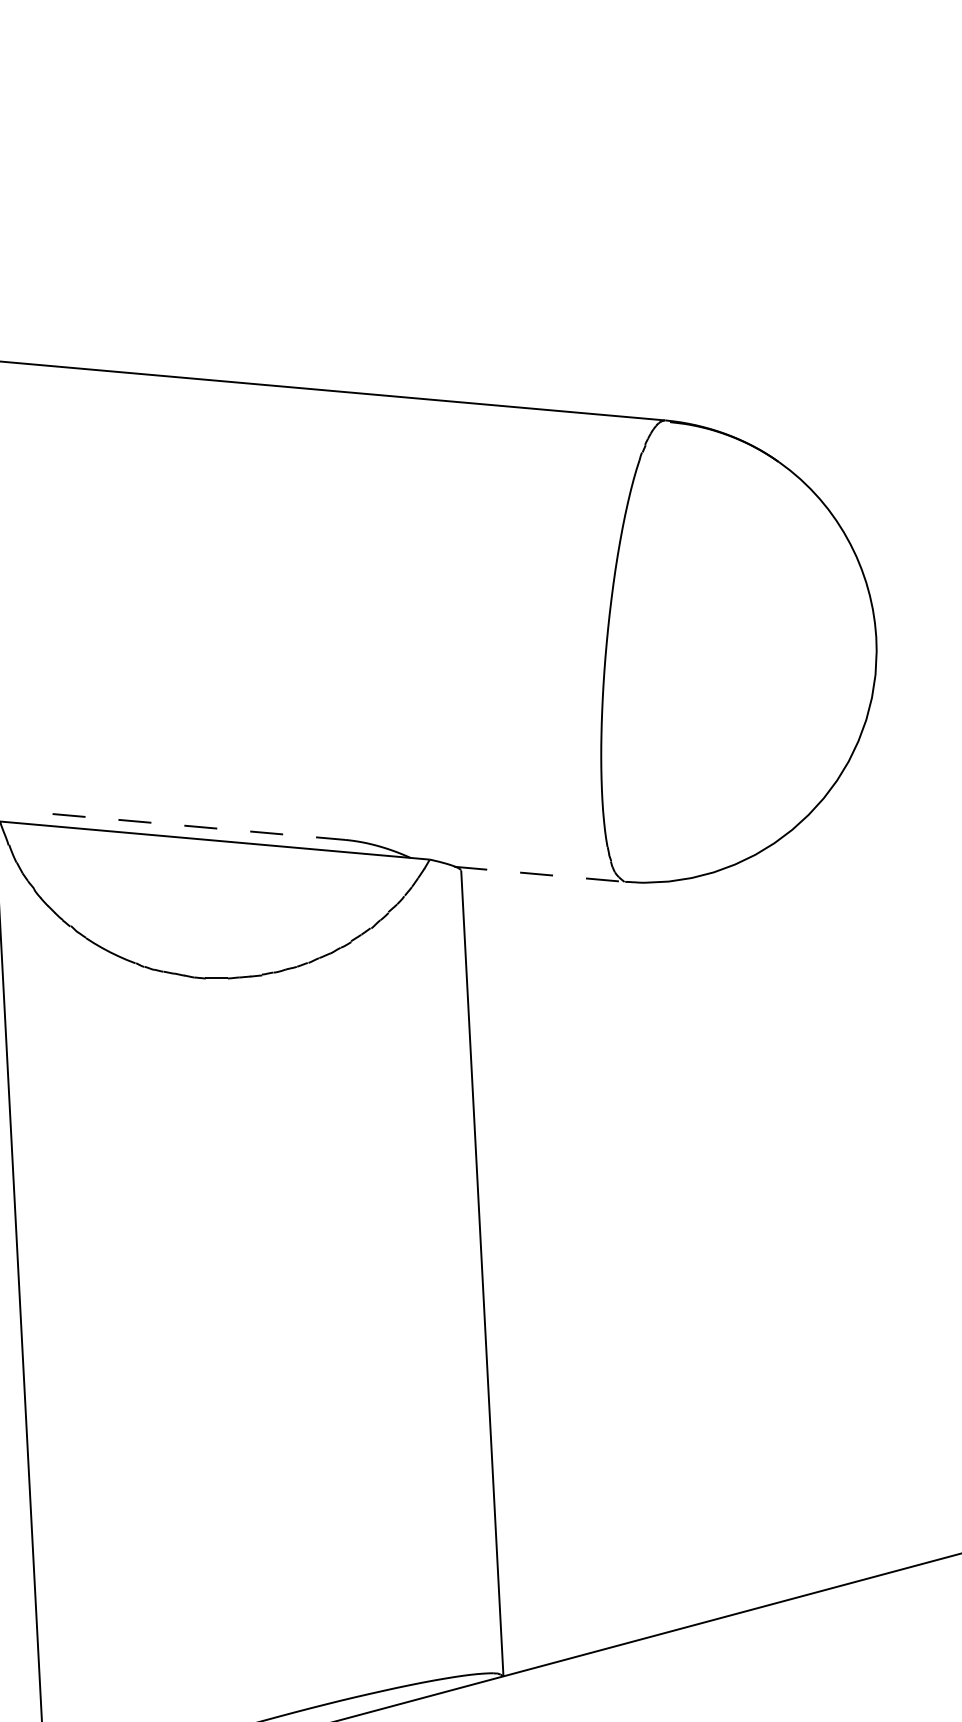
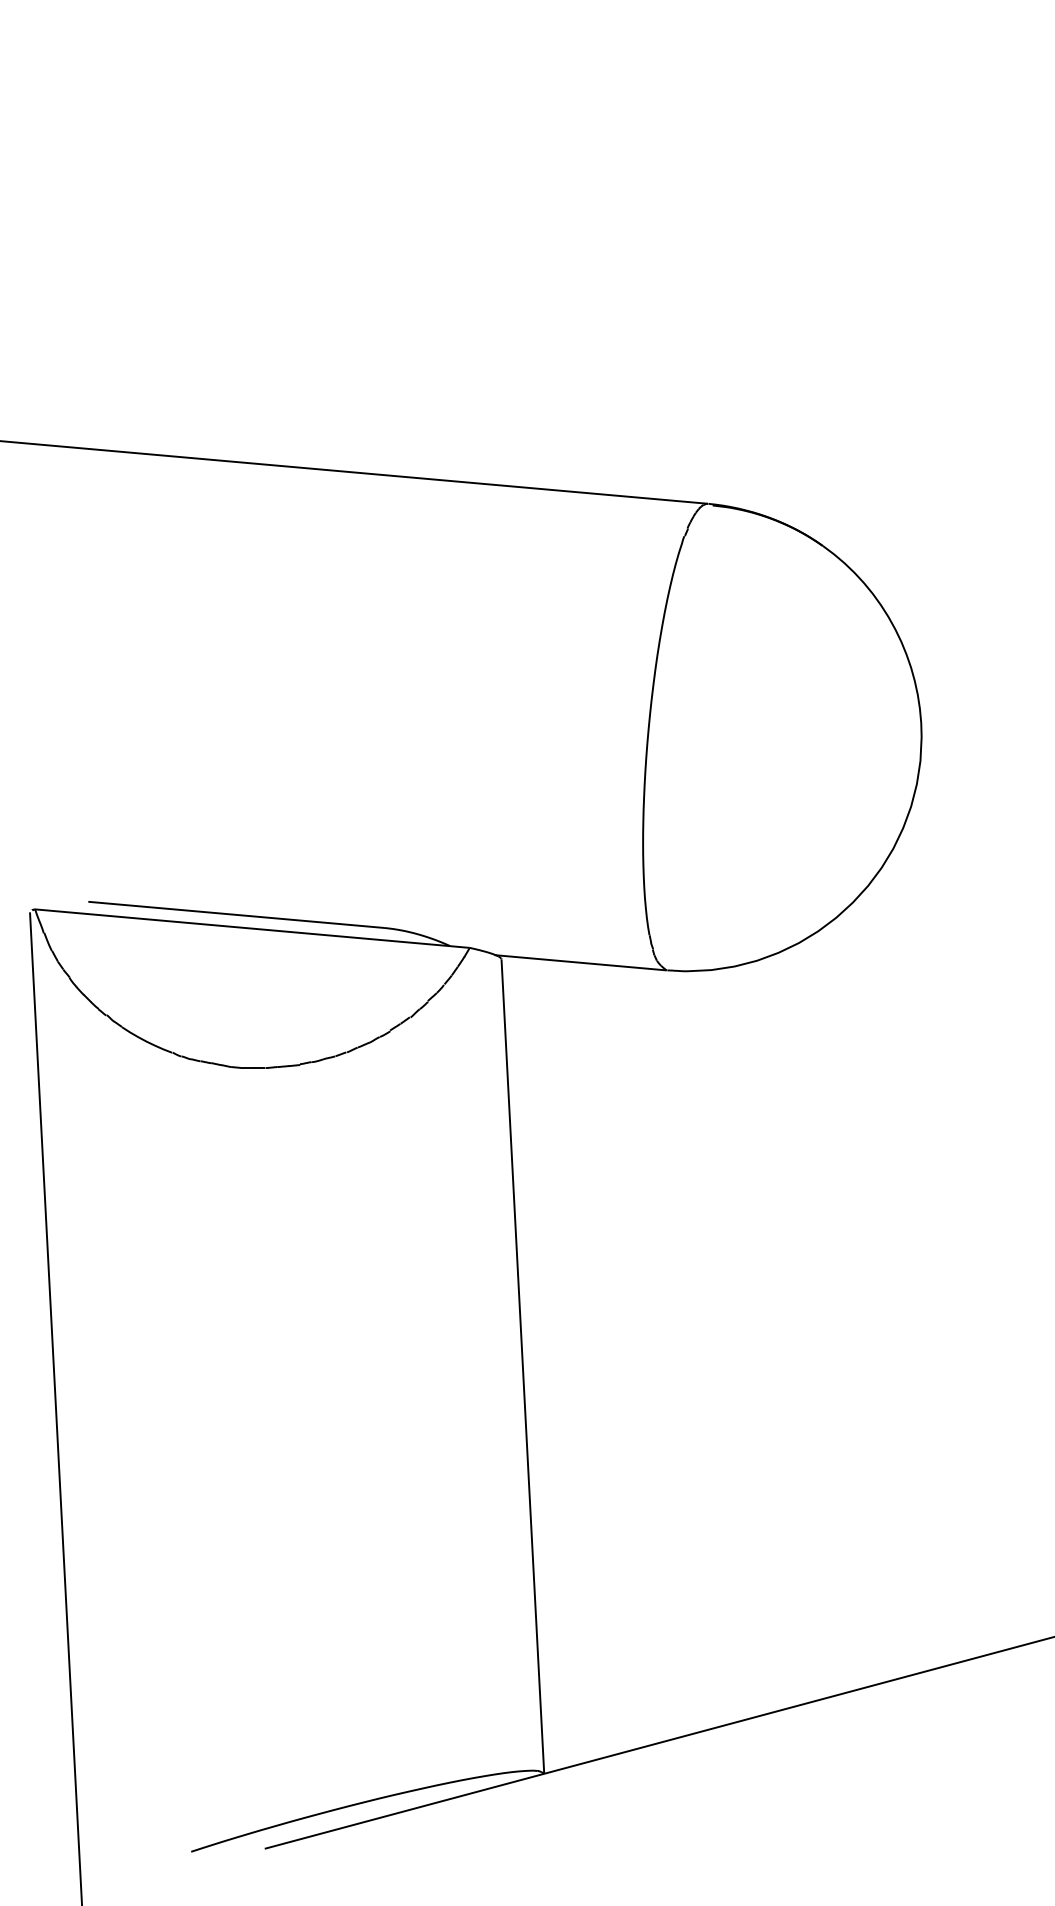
line: (199, 826) -> (236, 914), dashed -> solid
line: (540, 874) -> (581, 962), dashed -> solid

